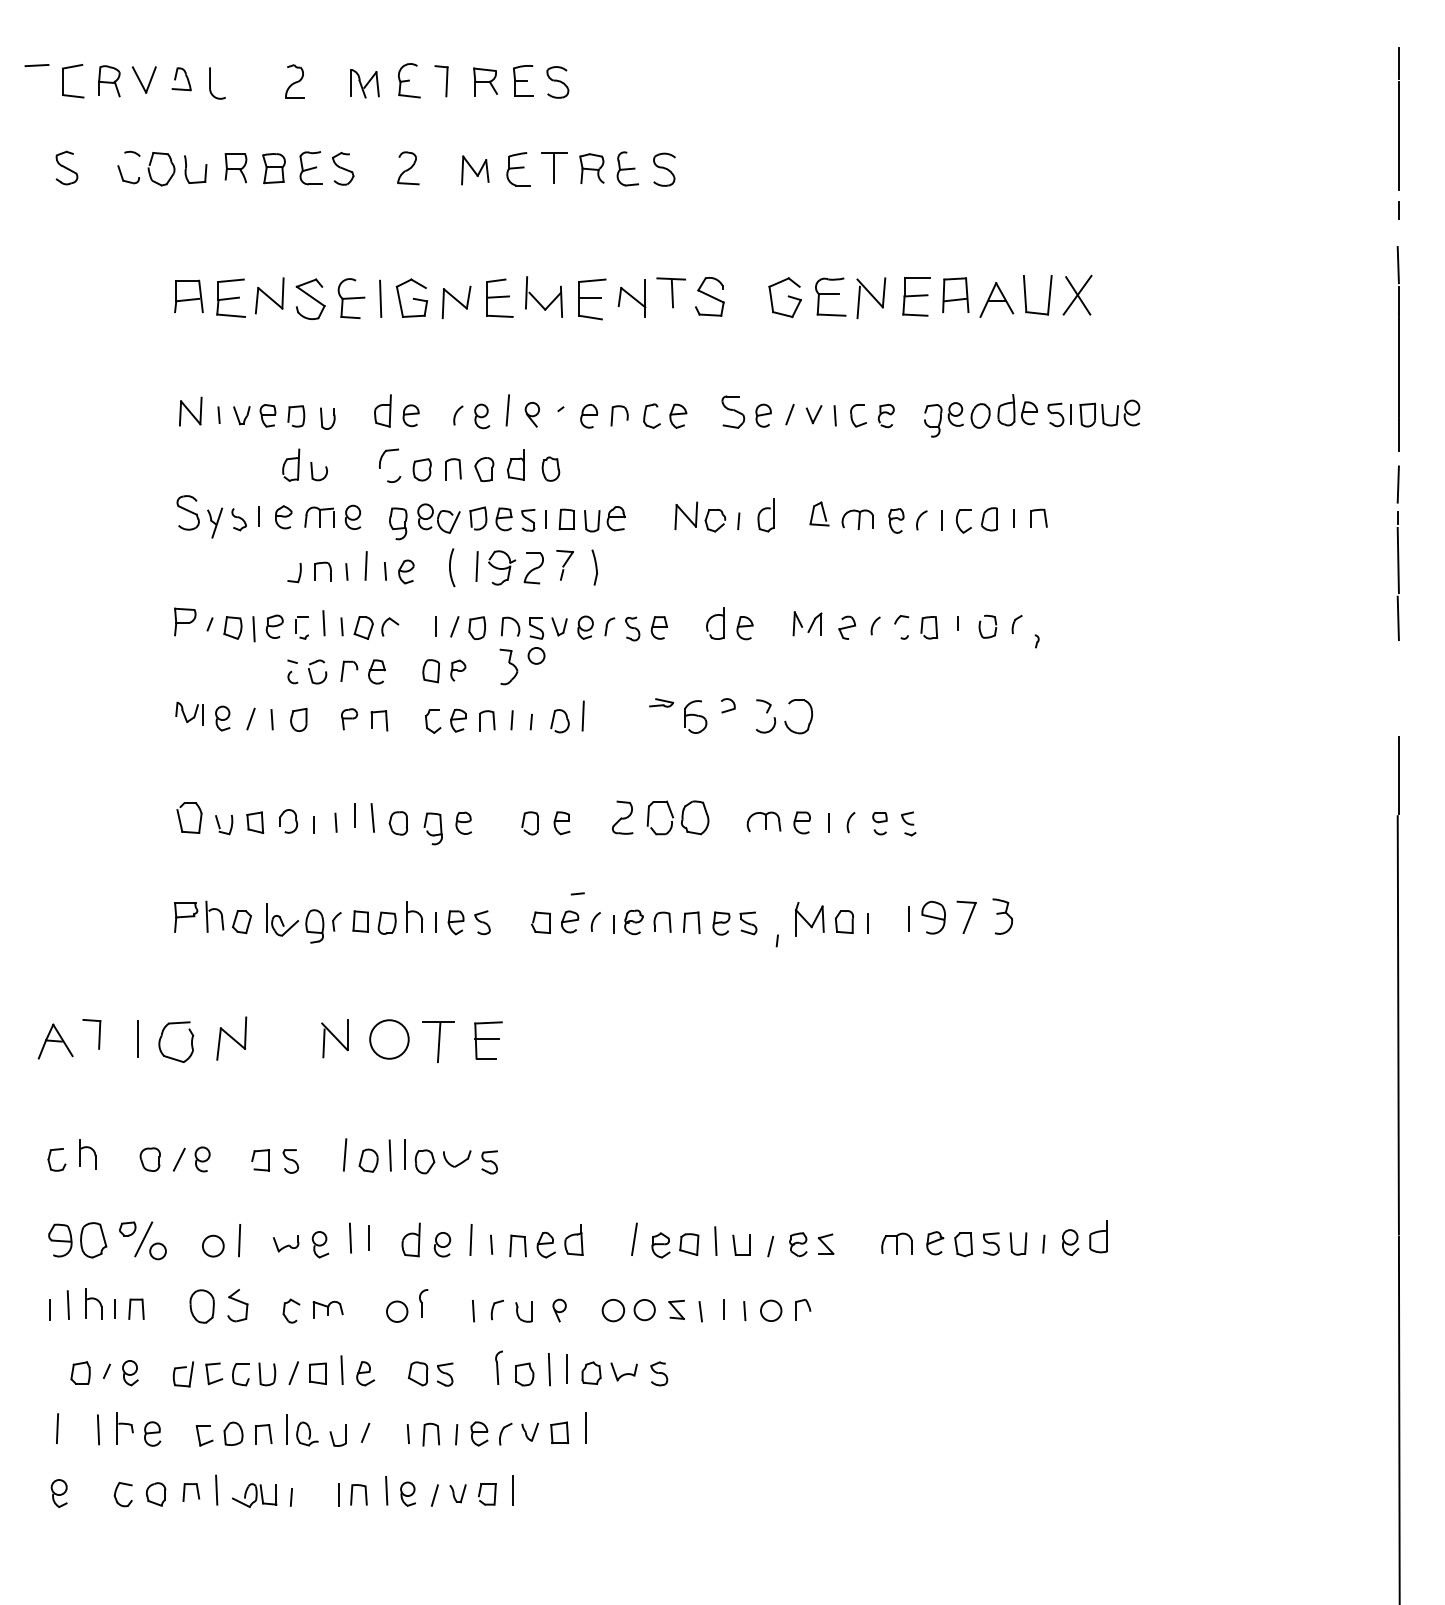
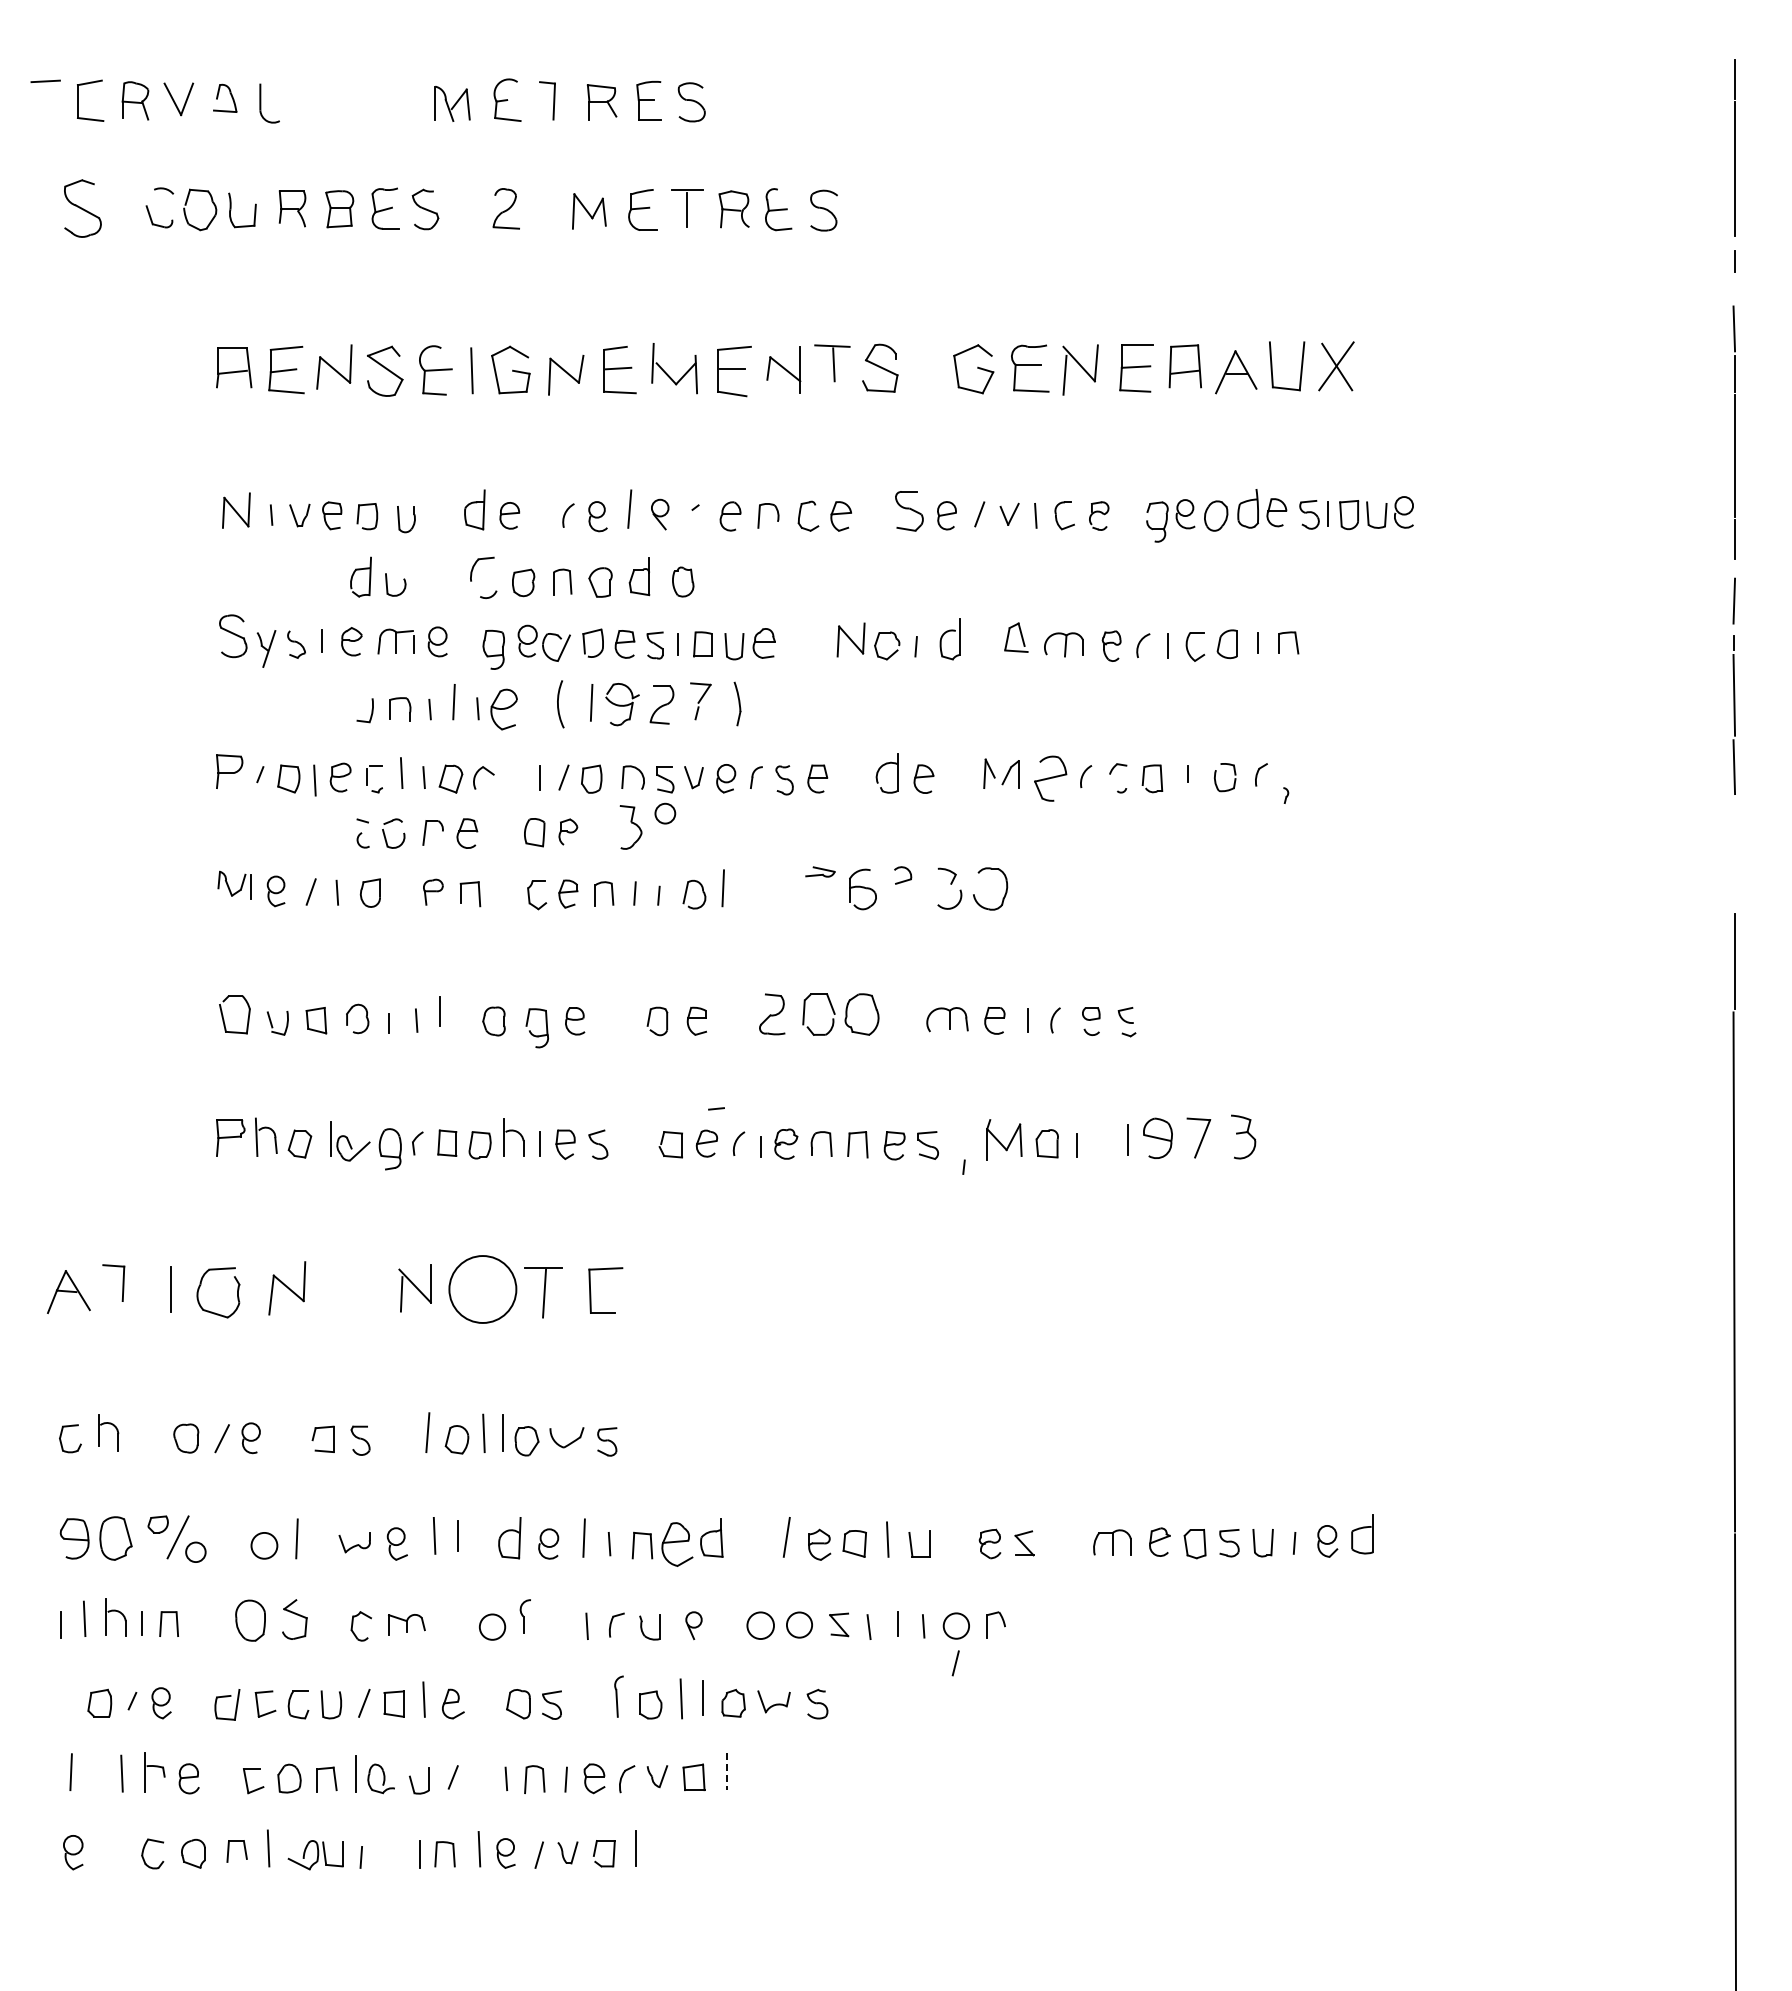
part: (294, 80) -> (365, 100), removed
part: (66, 168) -> (82, 208), size x1.4
part: (406, 571) -> (503, 709), size x1.4
part: (847, 627) -> (1050, 778), size x1.6
line: (372, 817) -> (461, 1014), removed
circle: (389, 1039) -> (482, 1289), size x1.4
line: (487, 1039) -> (604, 1289), removed
part: (546, 1245) -> (677, 1544), size x1.4
line: (770, 1246) -> (955, 1663), moved
line: (585, 1428) -> (726, 1771), solid -> dashed

